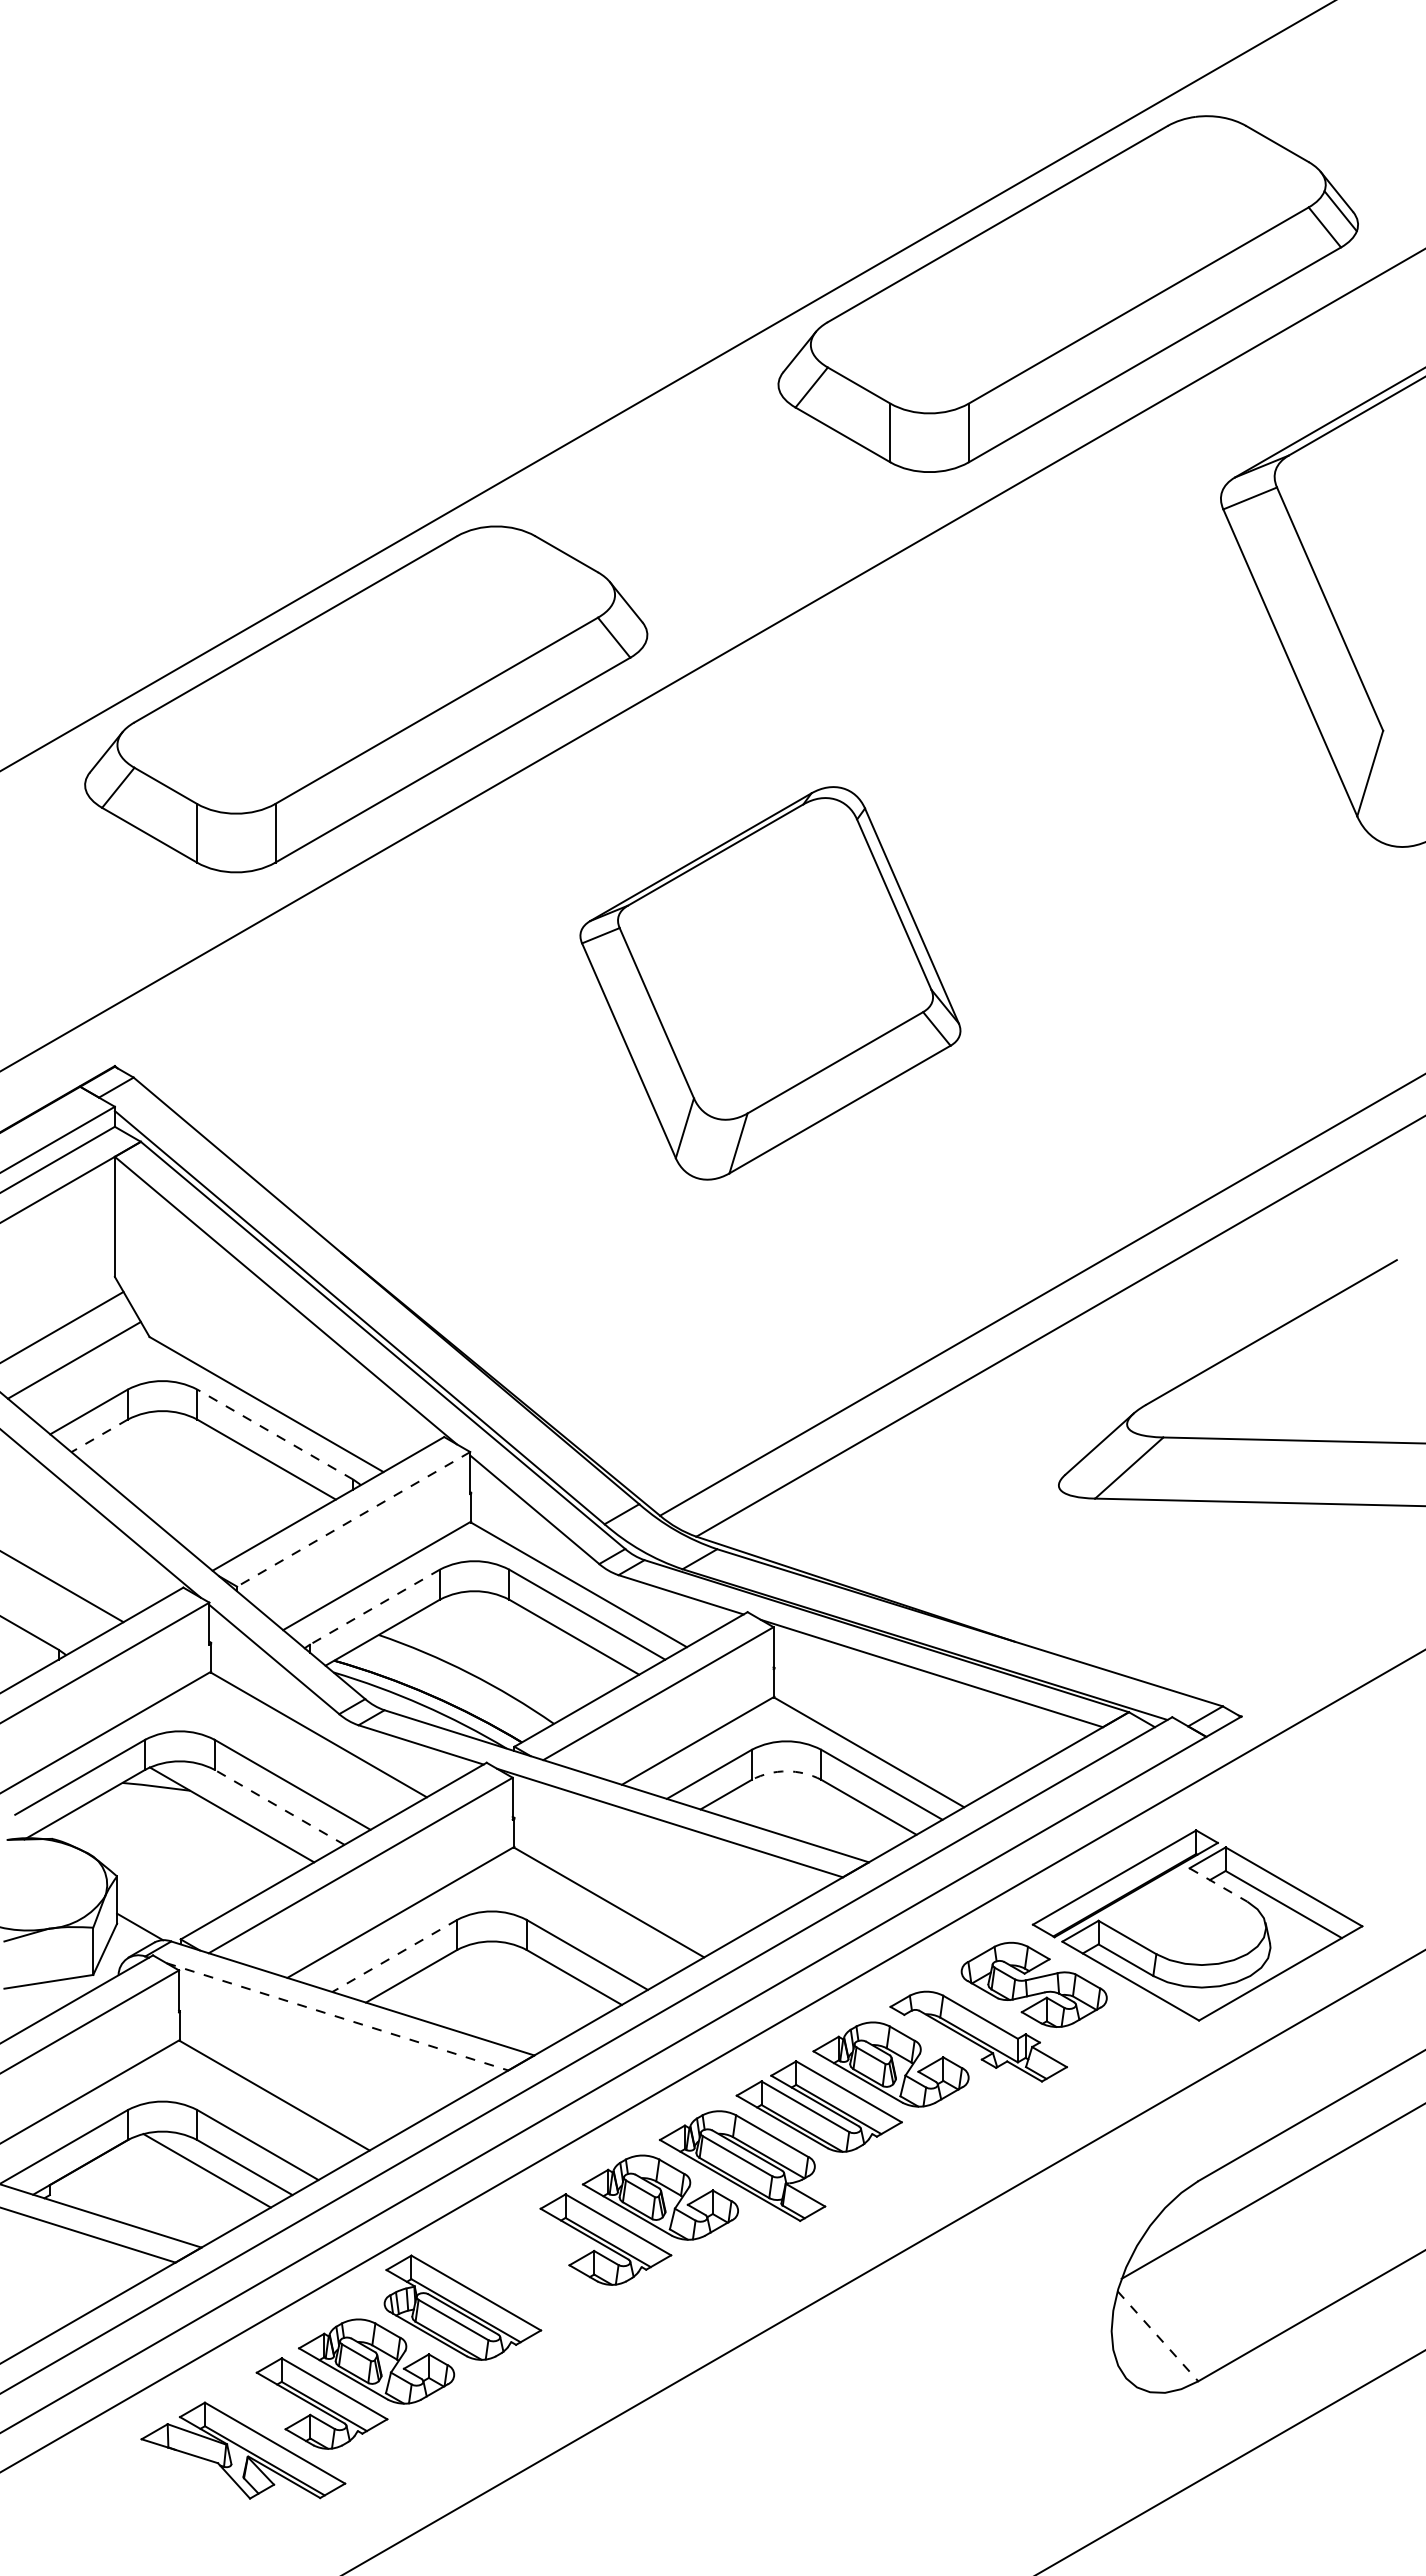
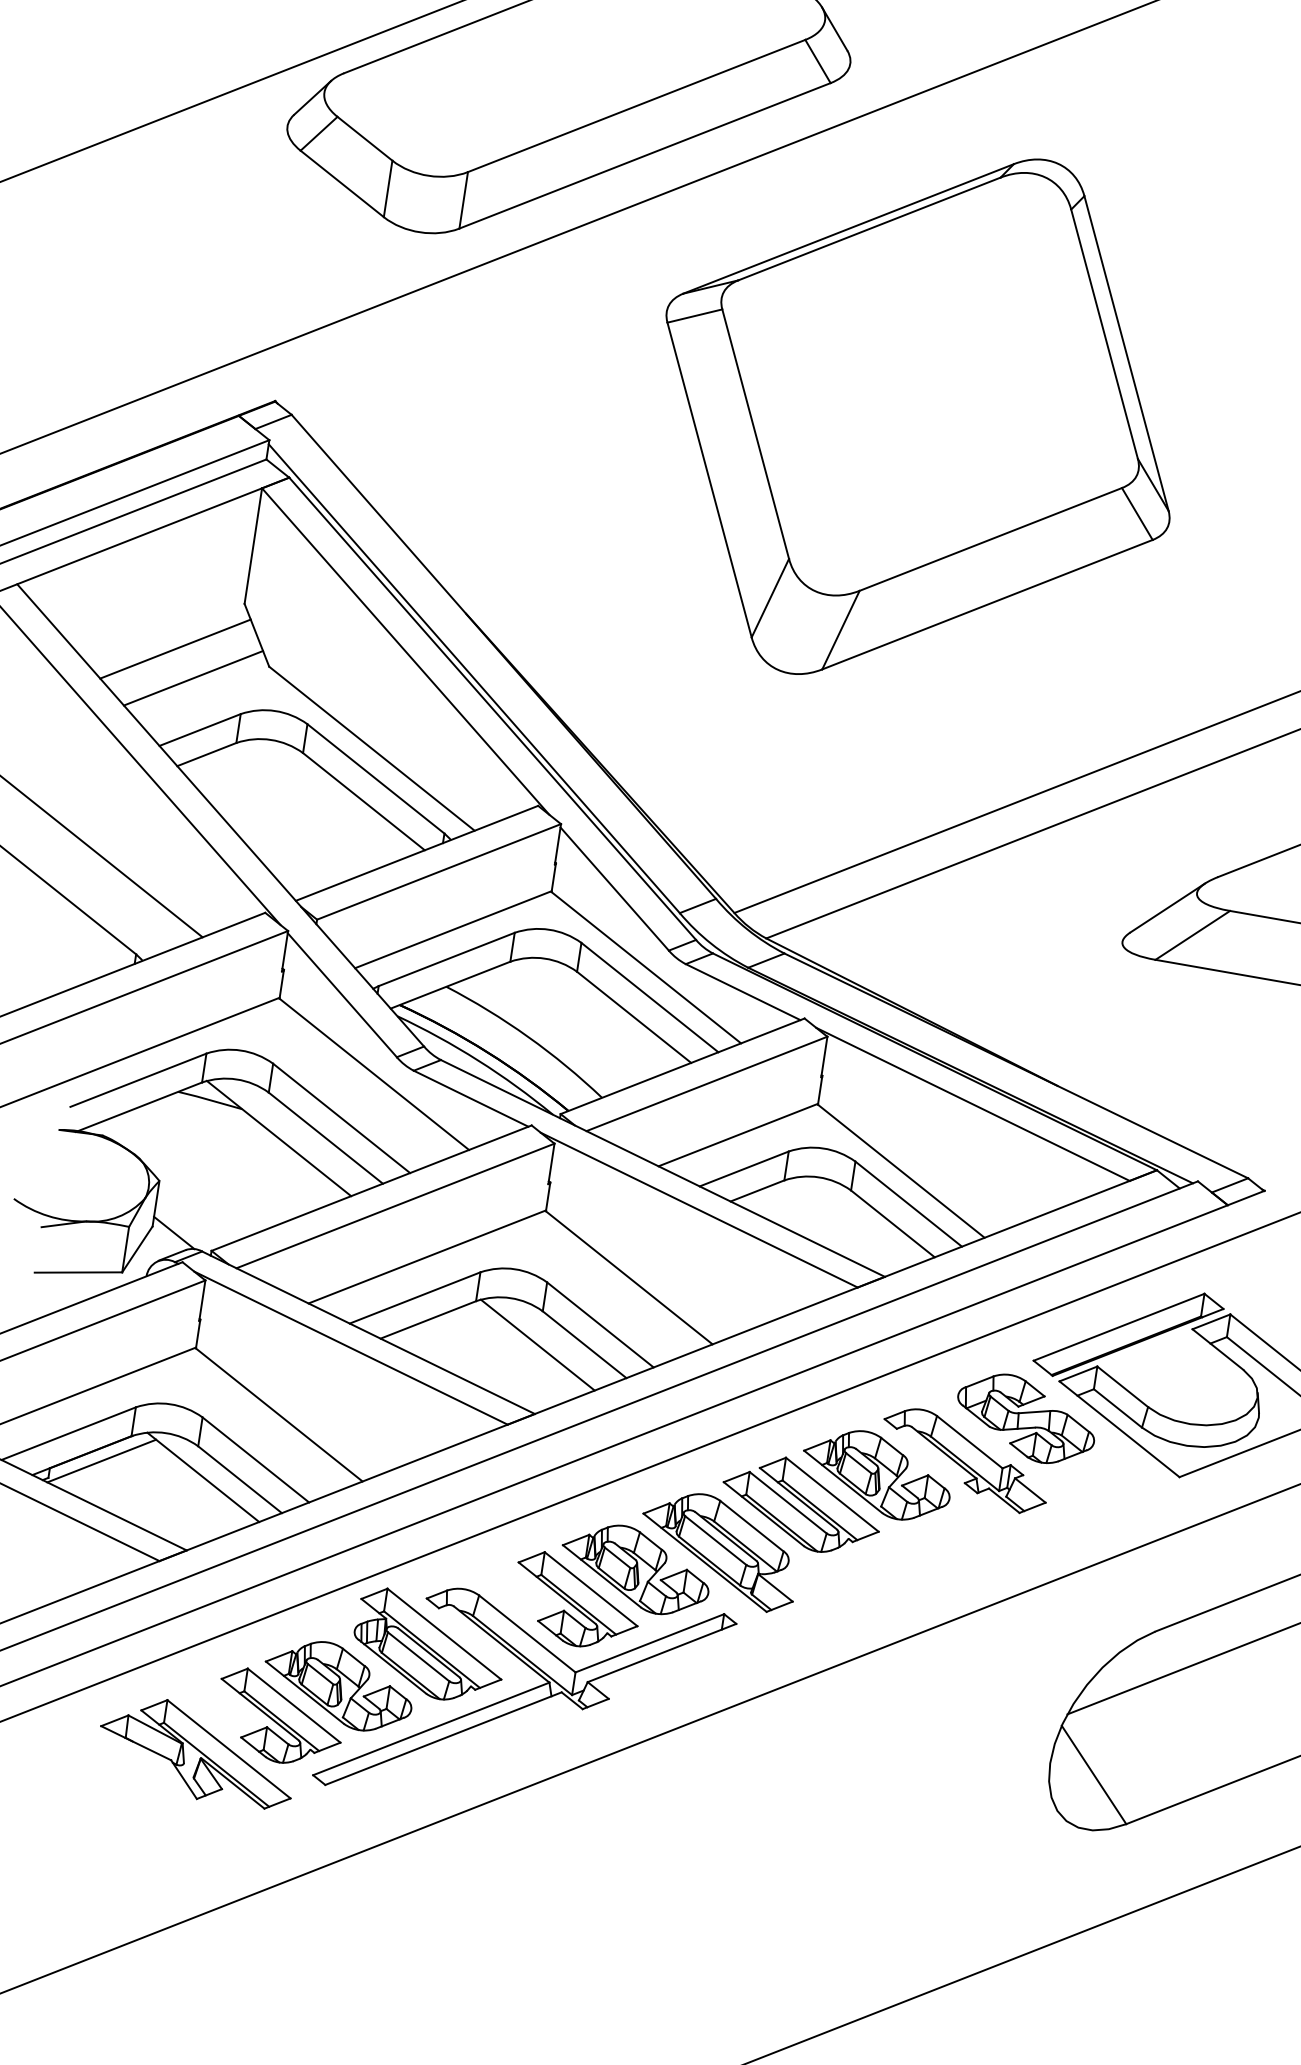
part: (770, 983) -> (918, 416), size x1.43
line: (274, 1434) -> (375, 778), dashed -> solid
line: (99, 1435) -> (206, 754), dashed -> solid
line: (353, 1519) -> (438, 872), dashed -> solid
line: (374, 1607) -> (446, 959), dashed -> solid
arc: (786, 1771) -> (818, 1177), dashed -> solid
line: (279, 1807) -> (325, 1138), dashed -> solid
line: (1218, 1885) -> (1217, 1350), dashed -> solid
line: (394, 1956) -> (414, 1298), dashed -> solid
line: (526, 1984) -> (537, 1344), added
line: (337, 2016) -> (351, 1347), dashed -> solid
line: (101, 2169) -> (101, 1460), added
line: (1158, 2336) -> (1094, 1775), dashed -> solid
part: (567, 2346) -> (524, 1698), added

